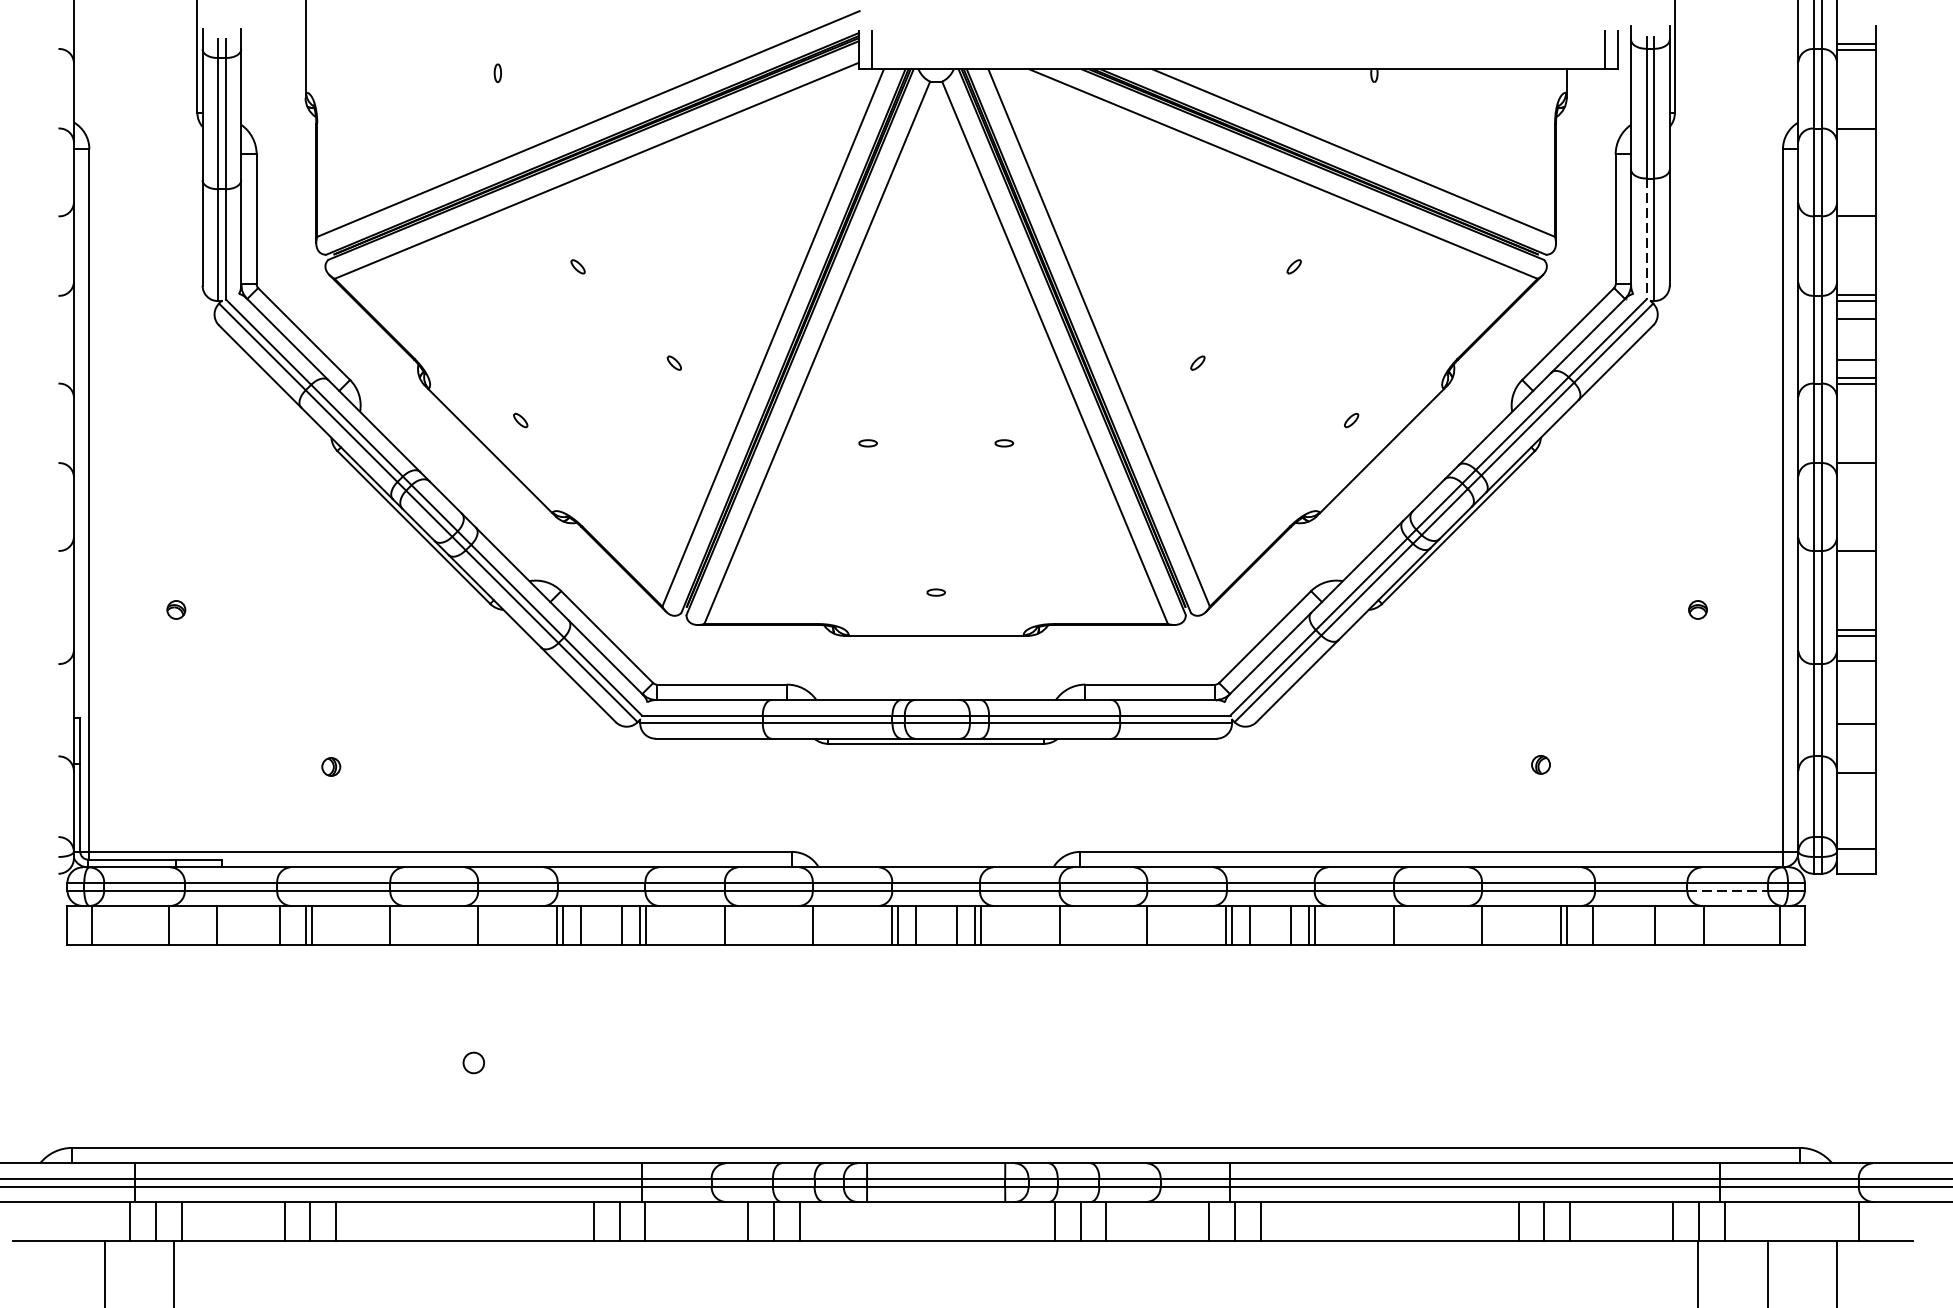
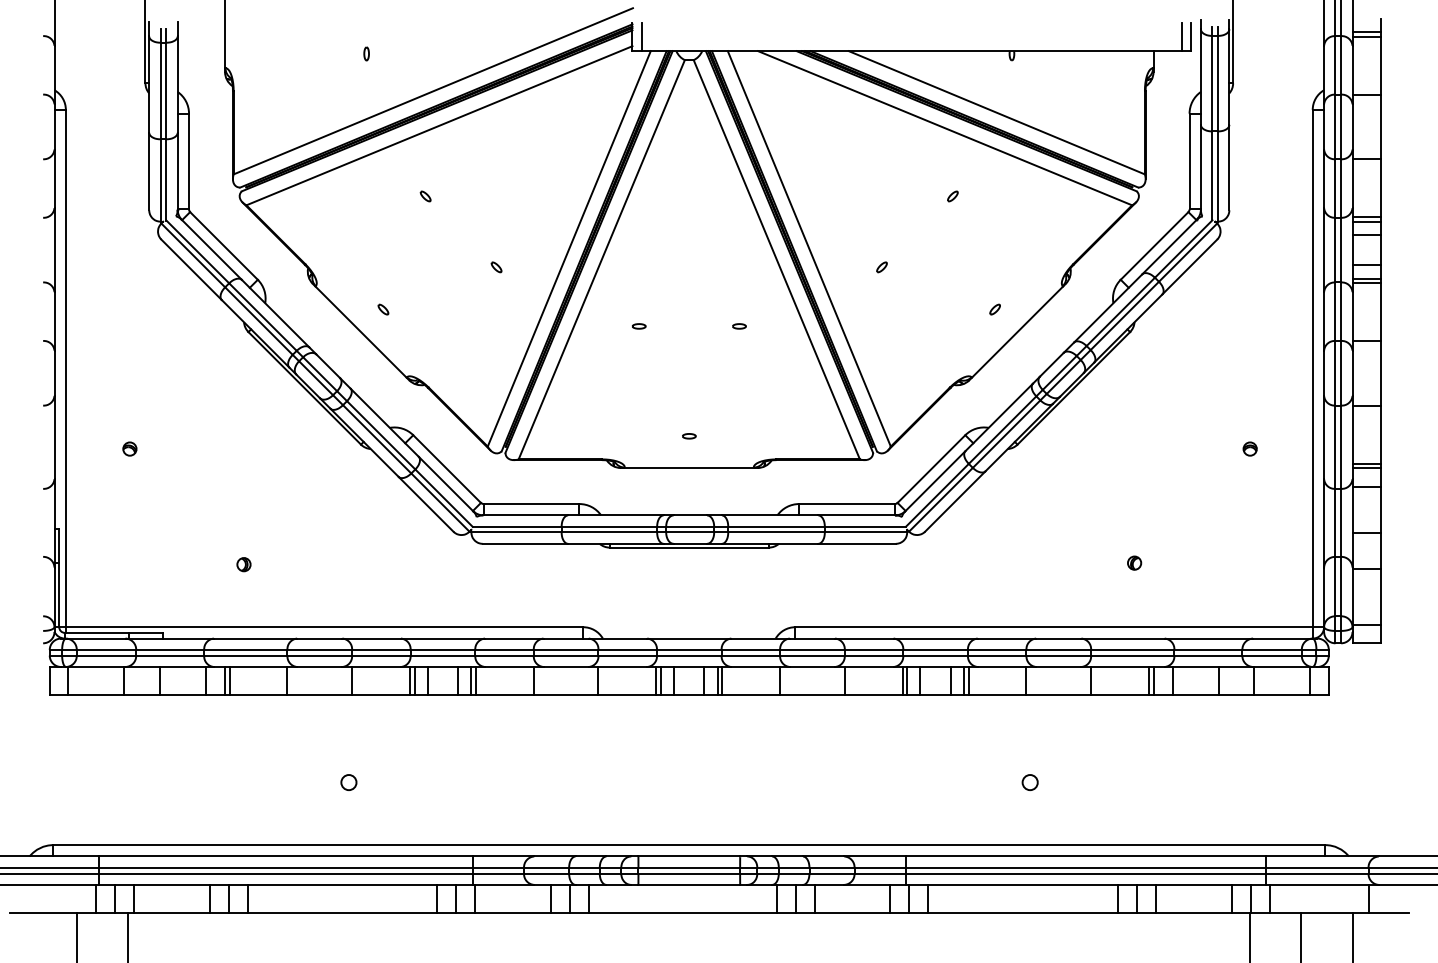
line: (1646, 239) -> (1212, 176), dashed -> solid
line: (1728, 890) -> (1272, 655), dashed -> solid
circle: (1398, 1062) -> (1029, 782), added

